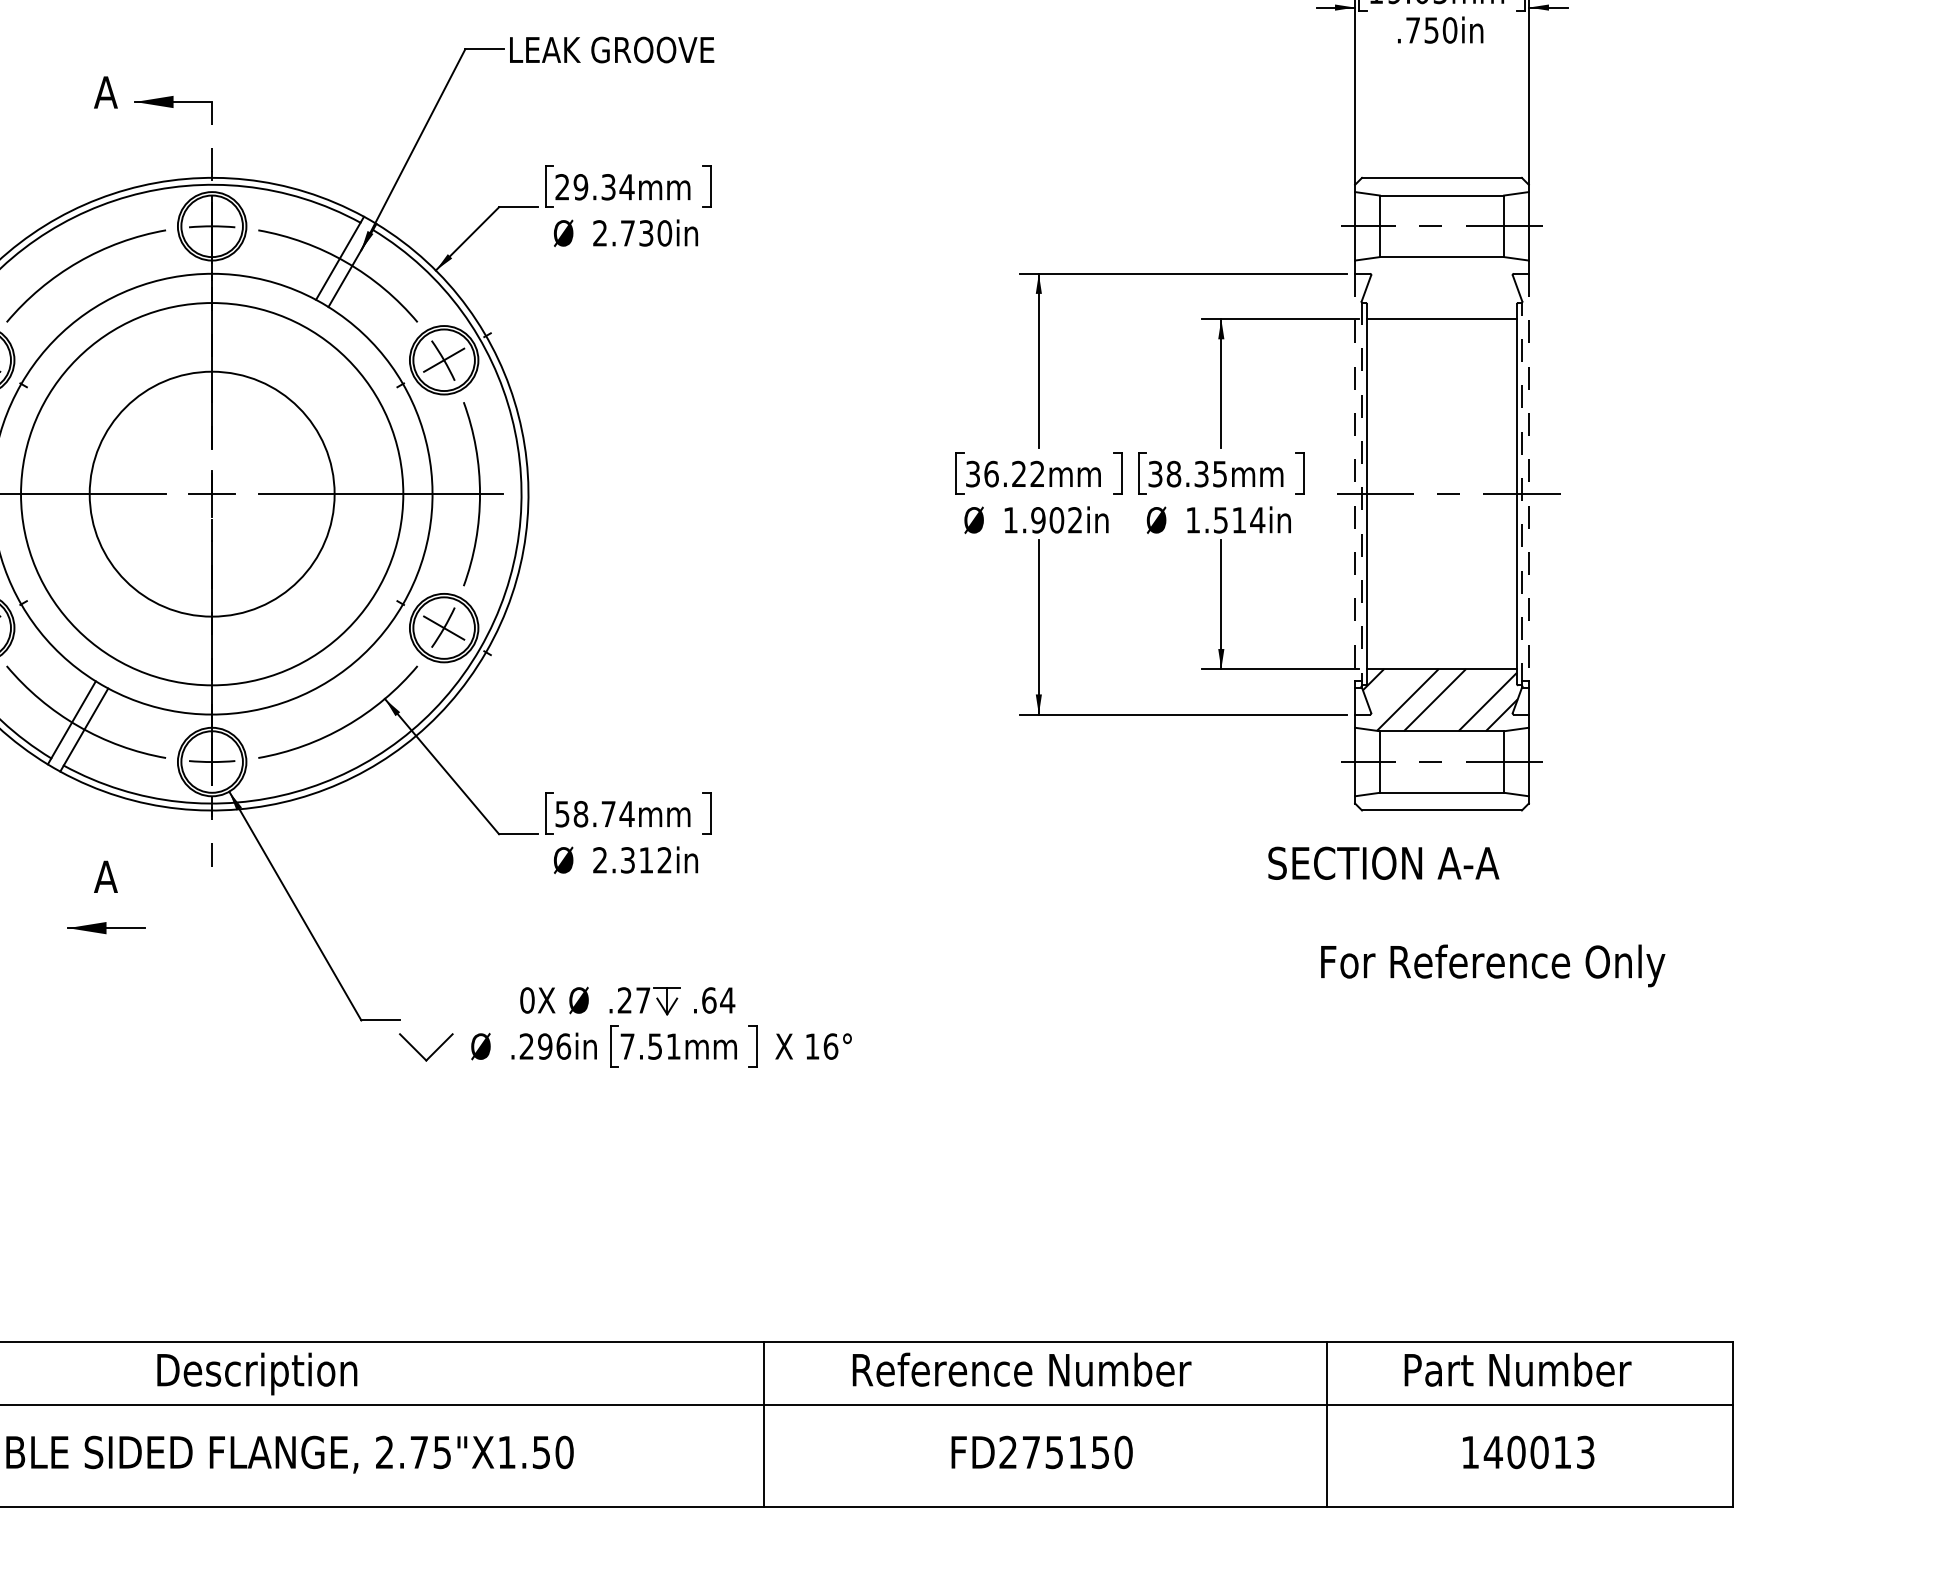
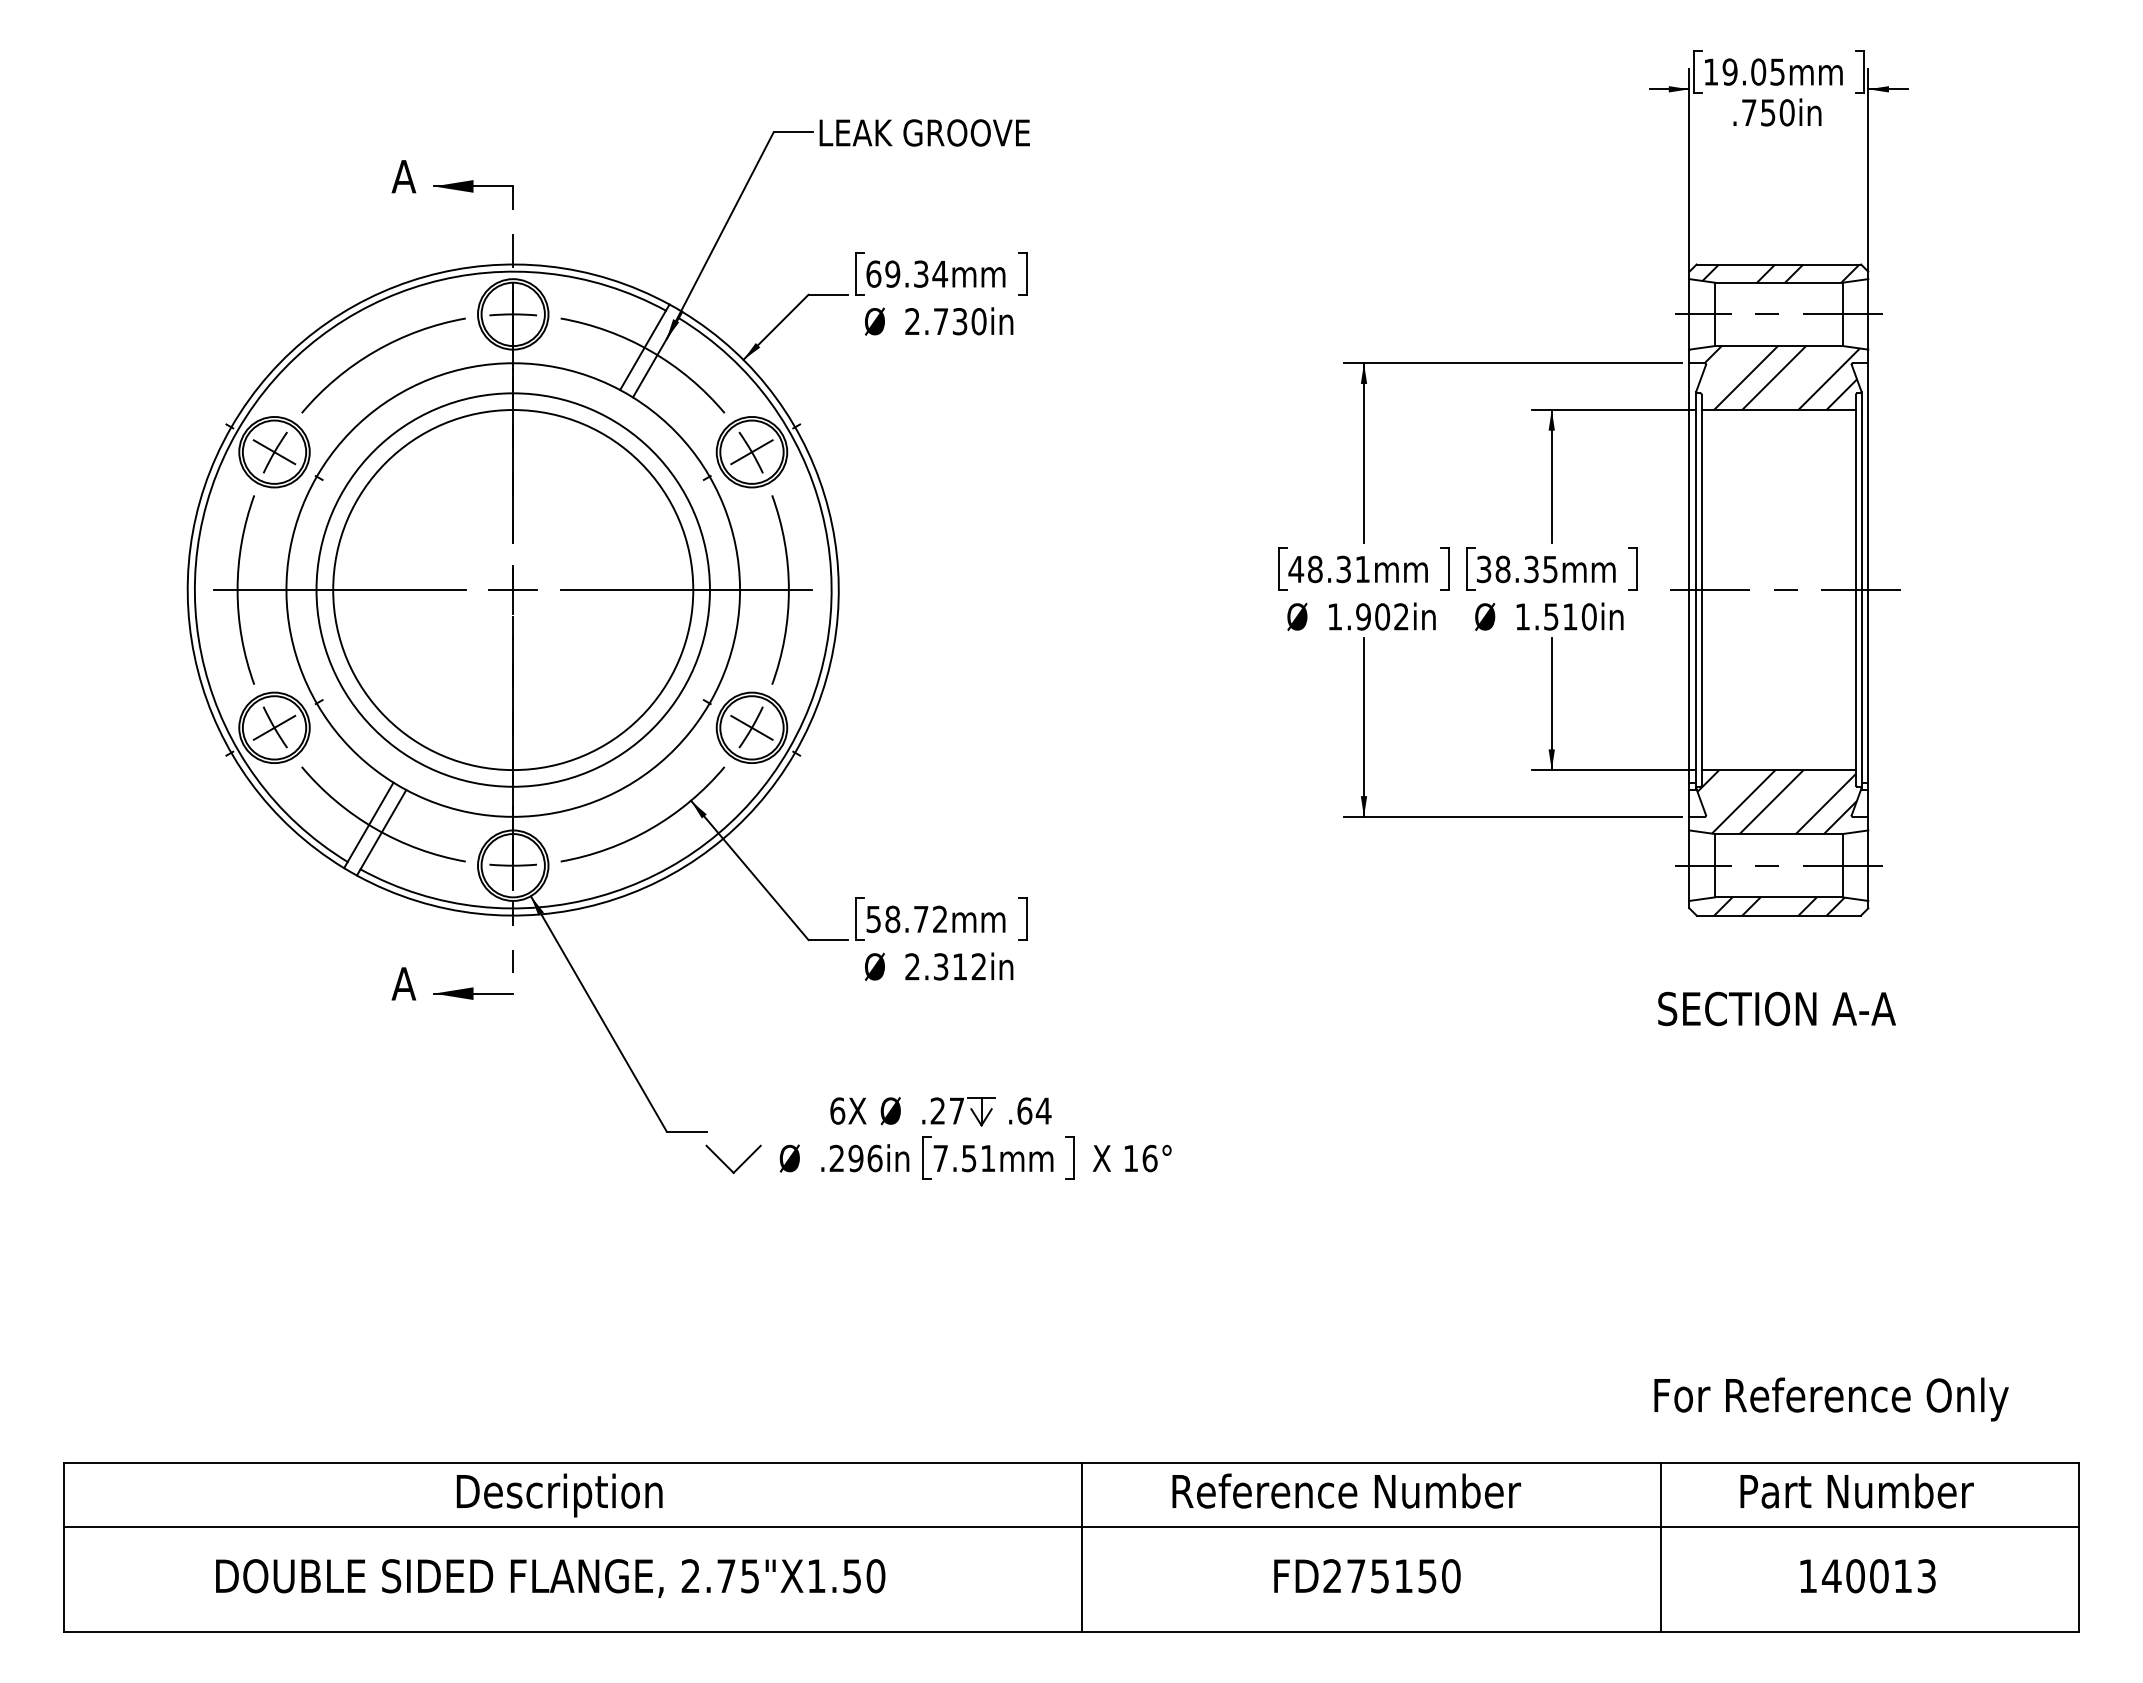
text: (562, 186) -> (873, 273), 29.34mm -> 69.34mm
hatch: (1443, 186) -> (1780, 273), added
hatch: (1437, 288) -> (1774, 378), added
text: (1004, 474) -> (1328, 569), 36.22mm -> 48.31mm
line: (1355, 477) -> (1689, 572), dashed -> solid
line: (1529, 477) -> (1868, 572), dashed -> solid
circle: (212, 494) -> (513, 590), size x1.43
line: (1361, 494) -> (1696, 590), dashed -> solid
line: (1522, 494) -> (1861, 590), dashed -> solid
text: (1257, 519) -> (1589, 616), 1.514in -> 1.510in
hatch: (1442, 801) -> (1779, 906), added
text: (627, 813) -> (940, 918), 58.74mm -> 58.72mm
text: (1383, 862) -> (1776, 1008), moved
part: (106, 927) -> (473, 993), moved
text: (1493, 965) -> (1831, 1399), moved
text: (527, 999) -> (837, 1110), 0X -> 6X

